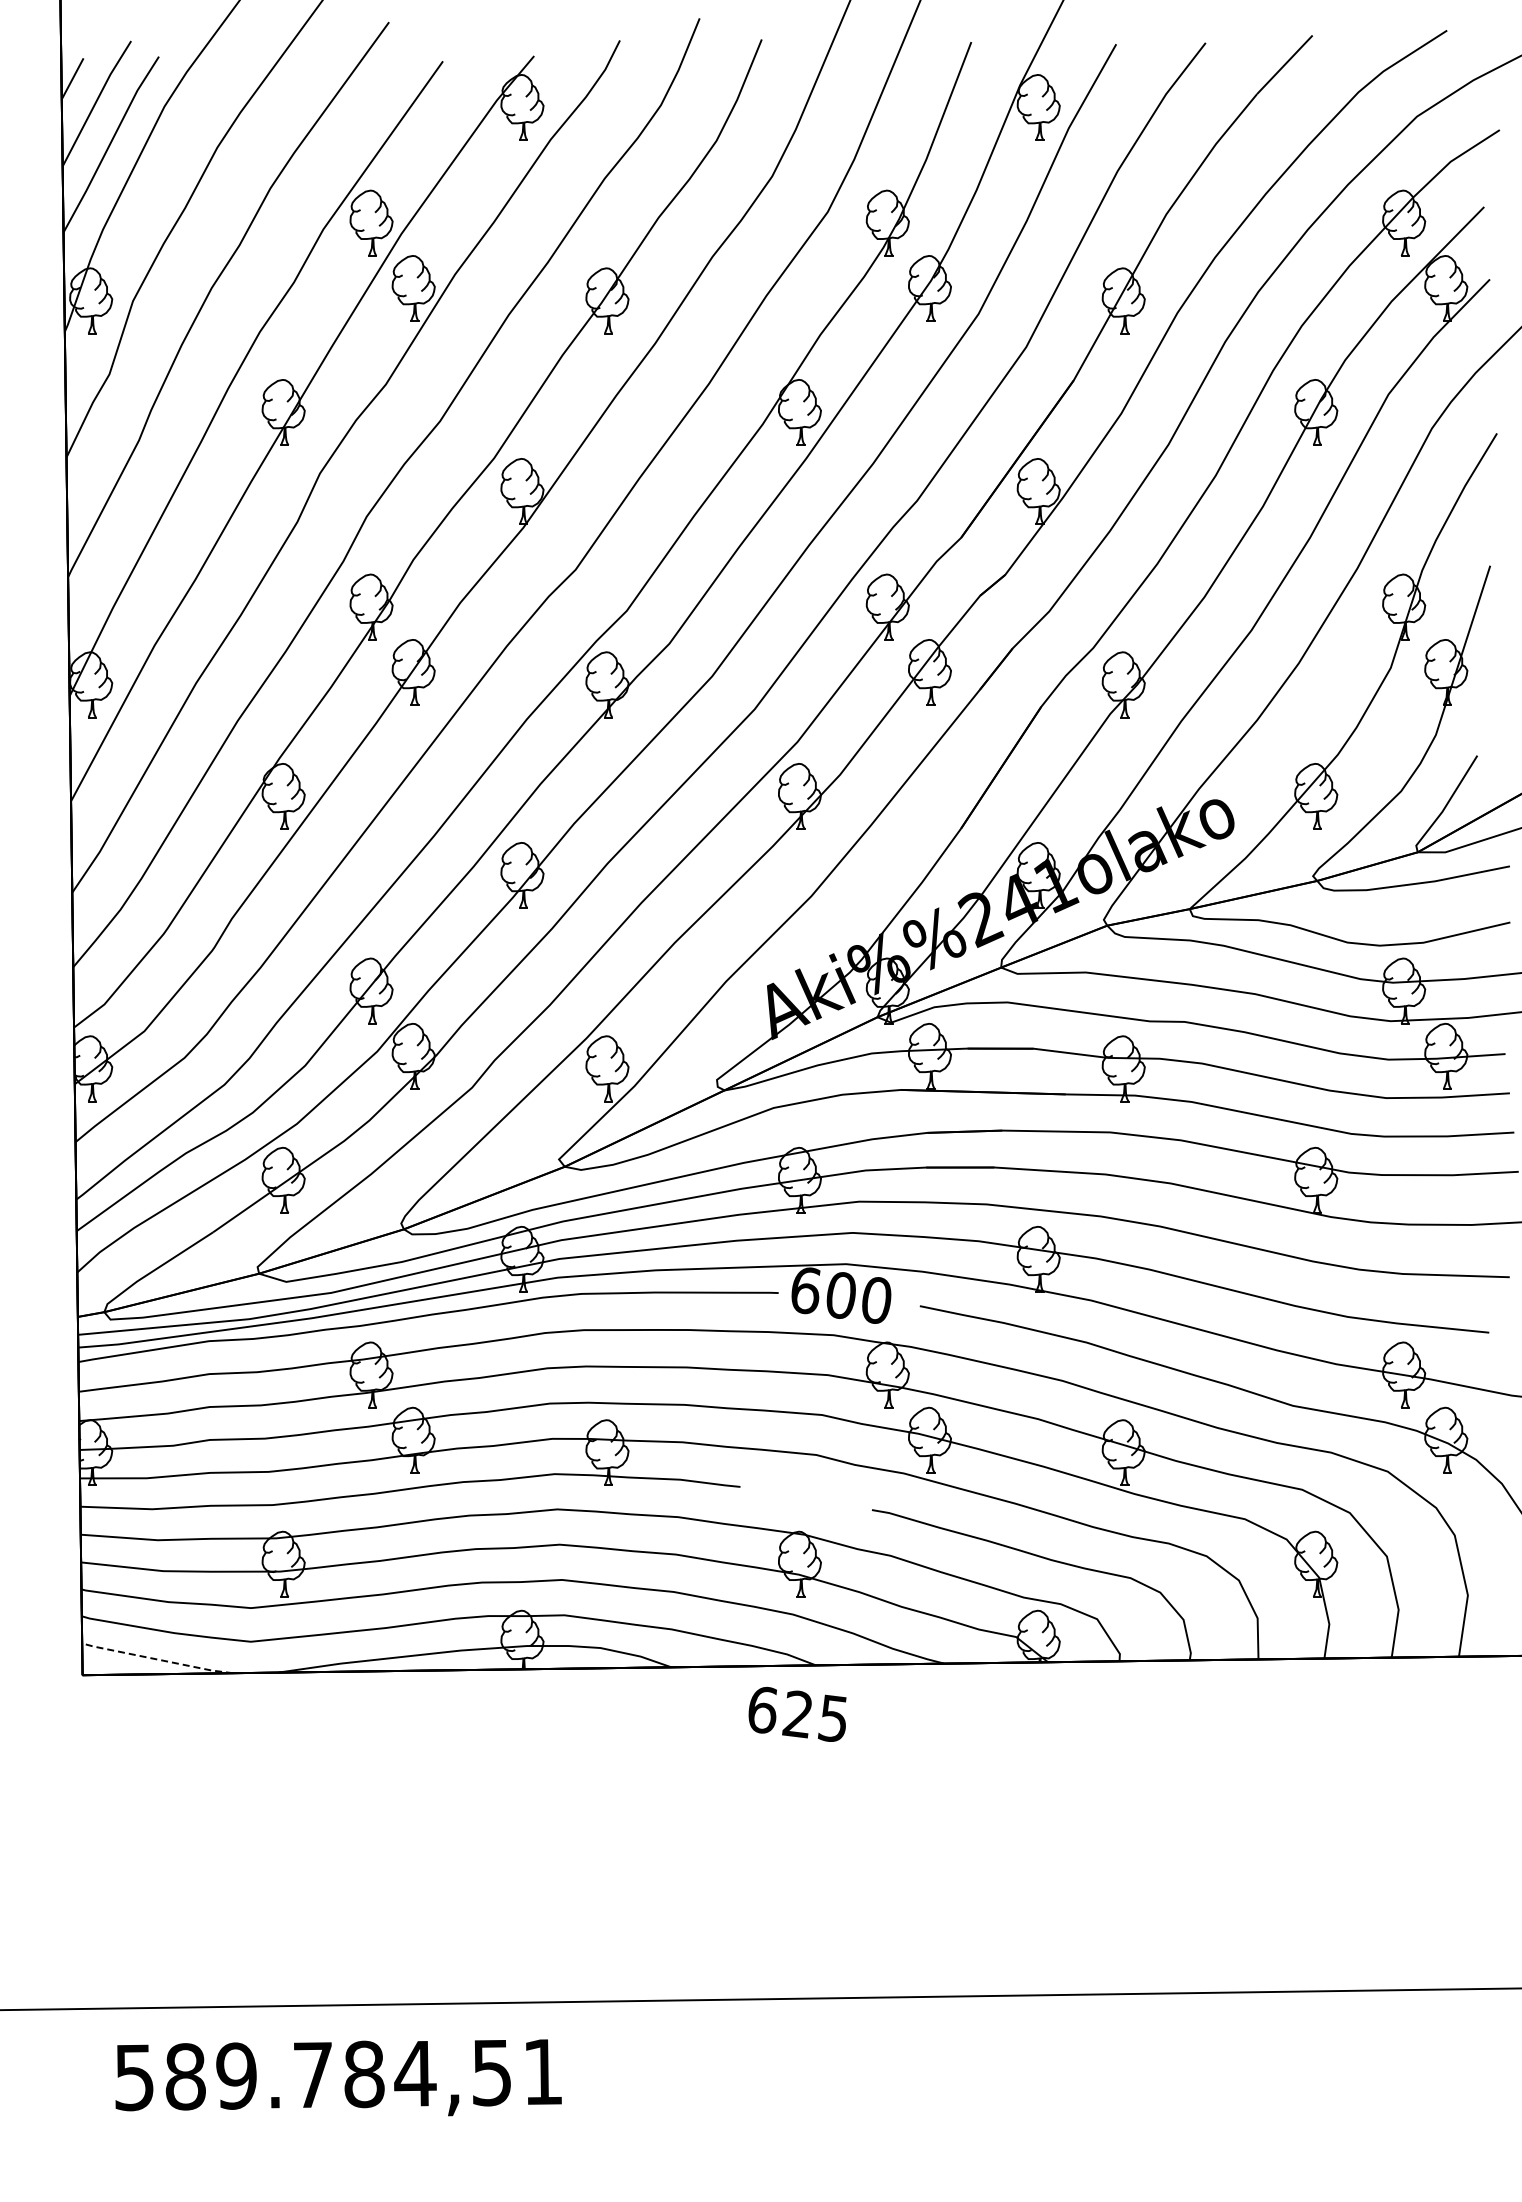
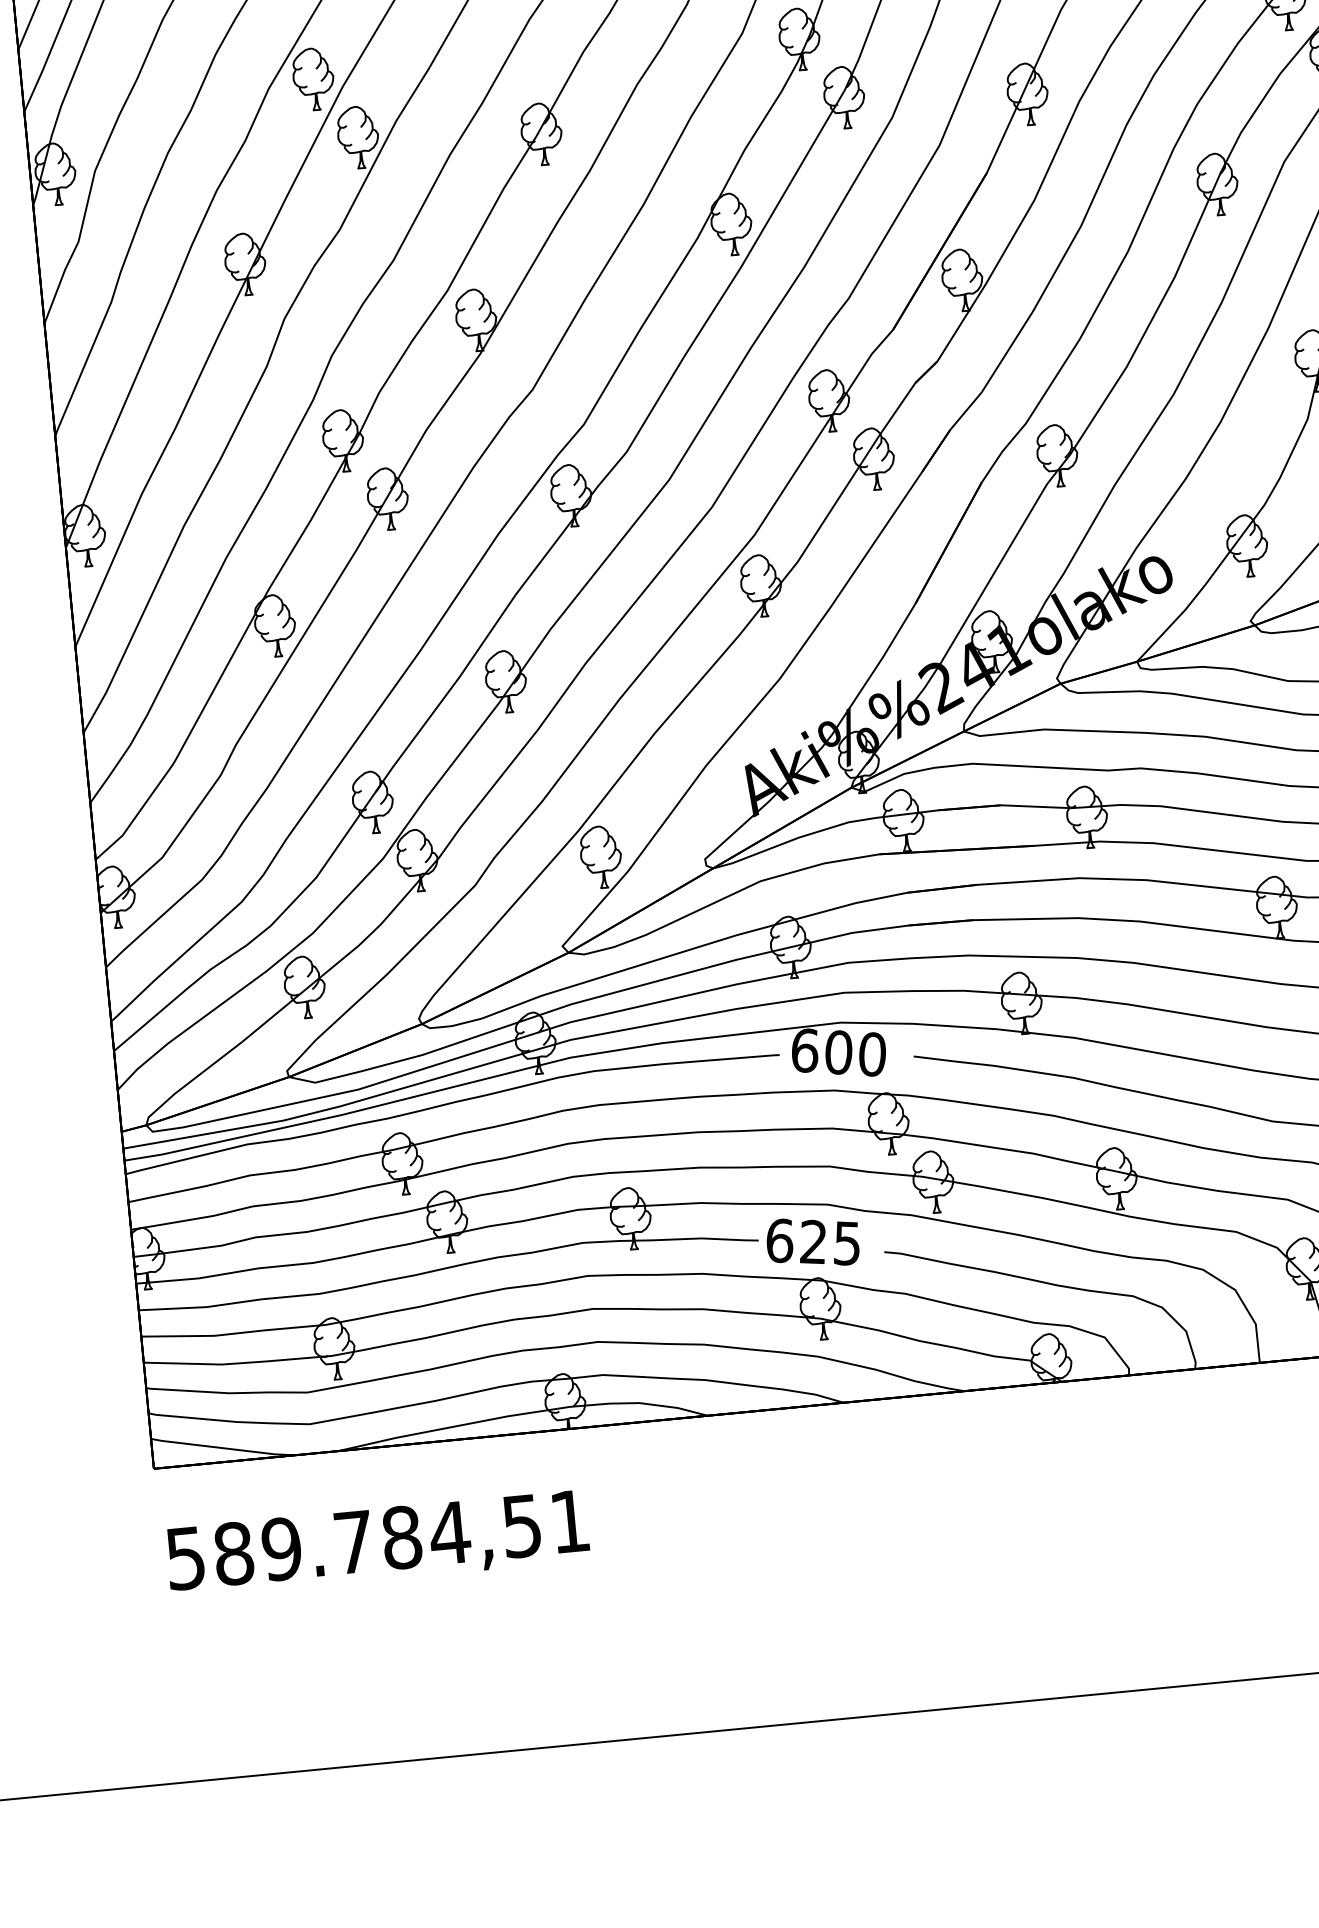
line: (157, 1659) -> (223, 1448), dashed -> solid
text: (797, 1713) -> (812, 1241), moved
text: (338, 2077) -> (377, 1542), moved

